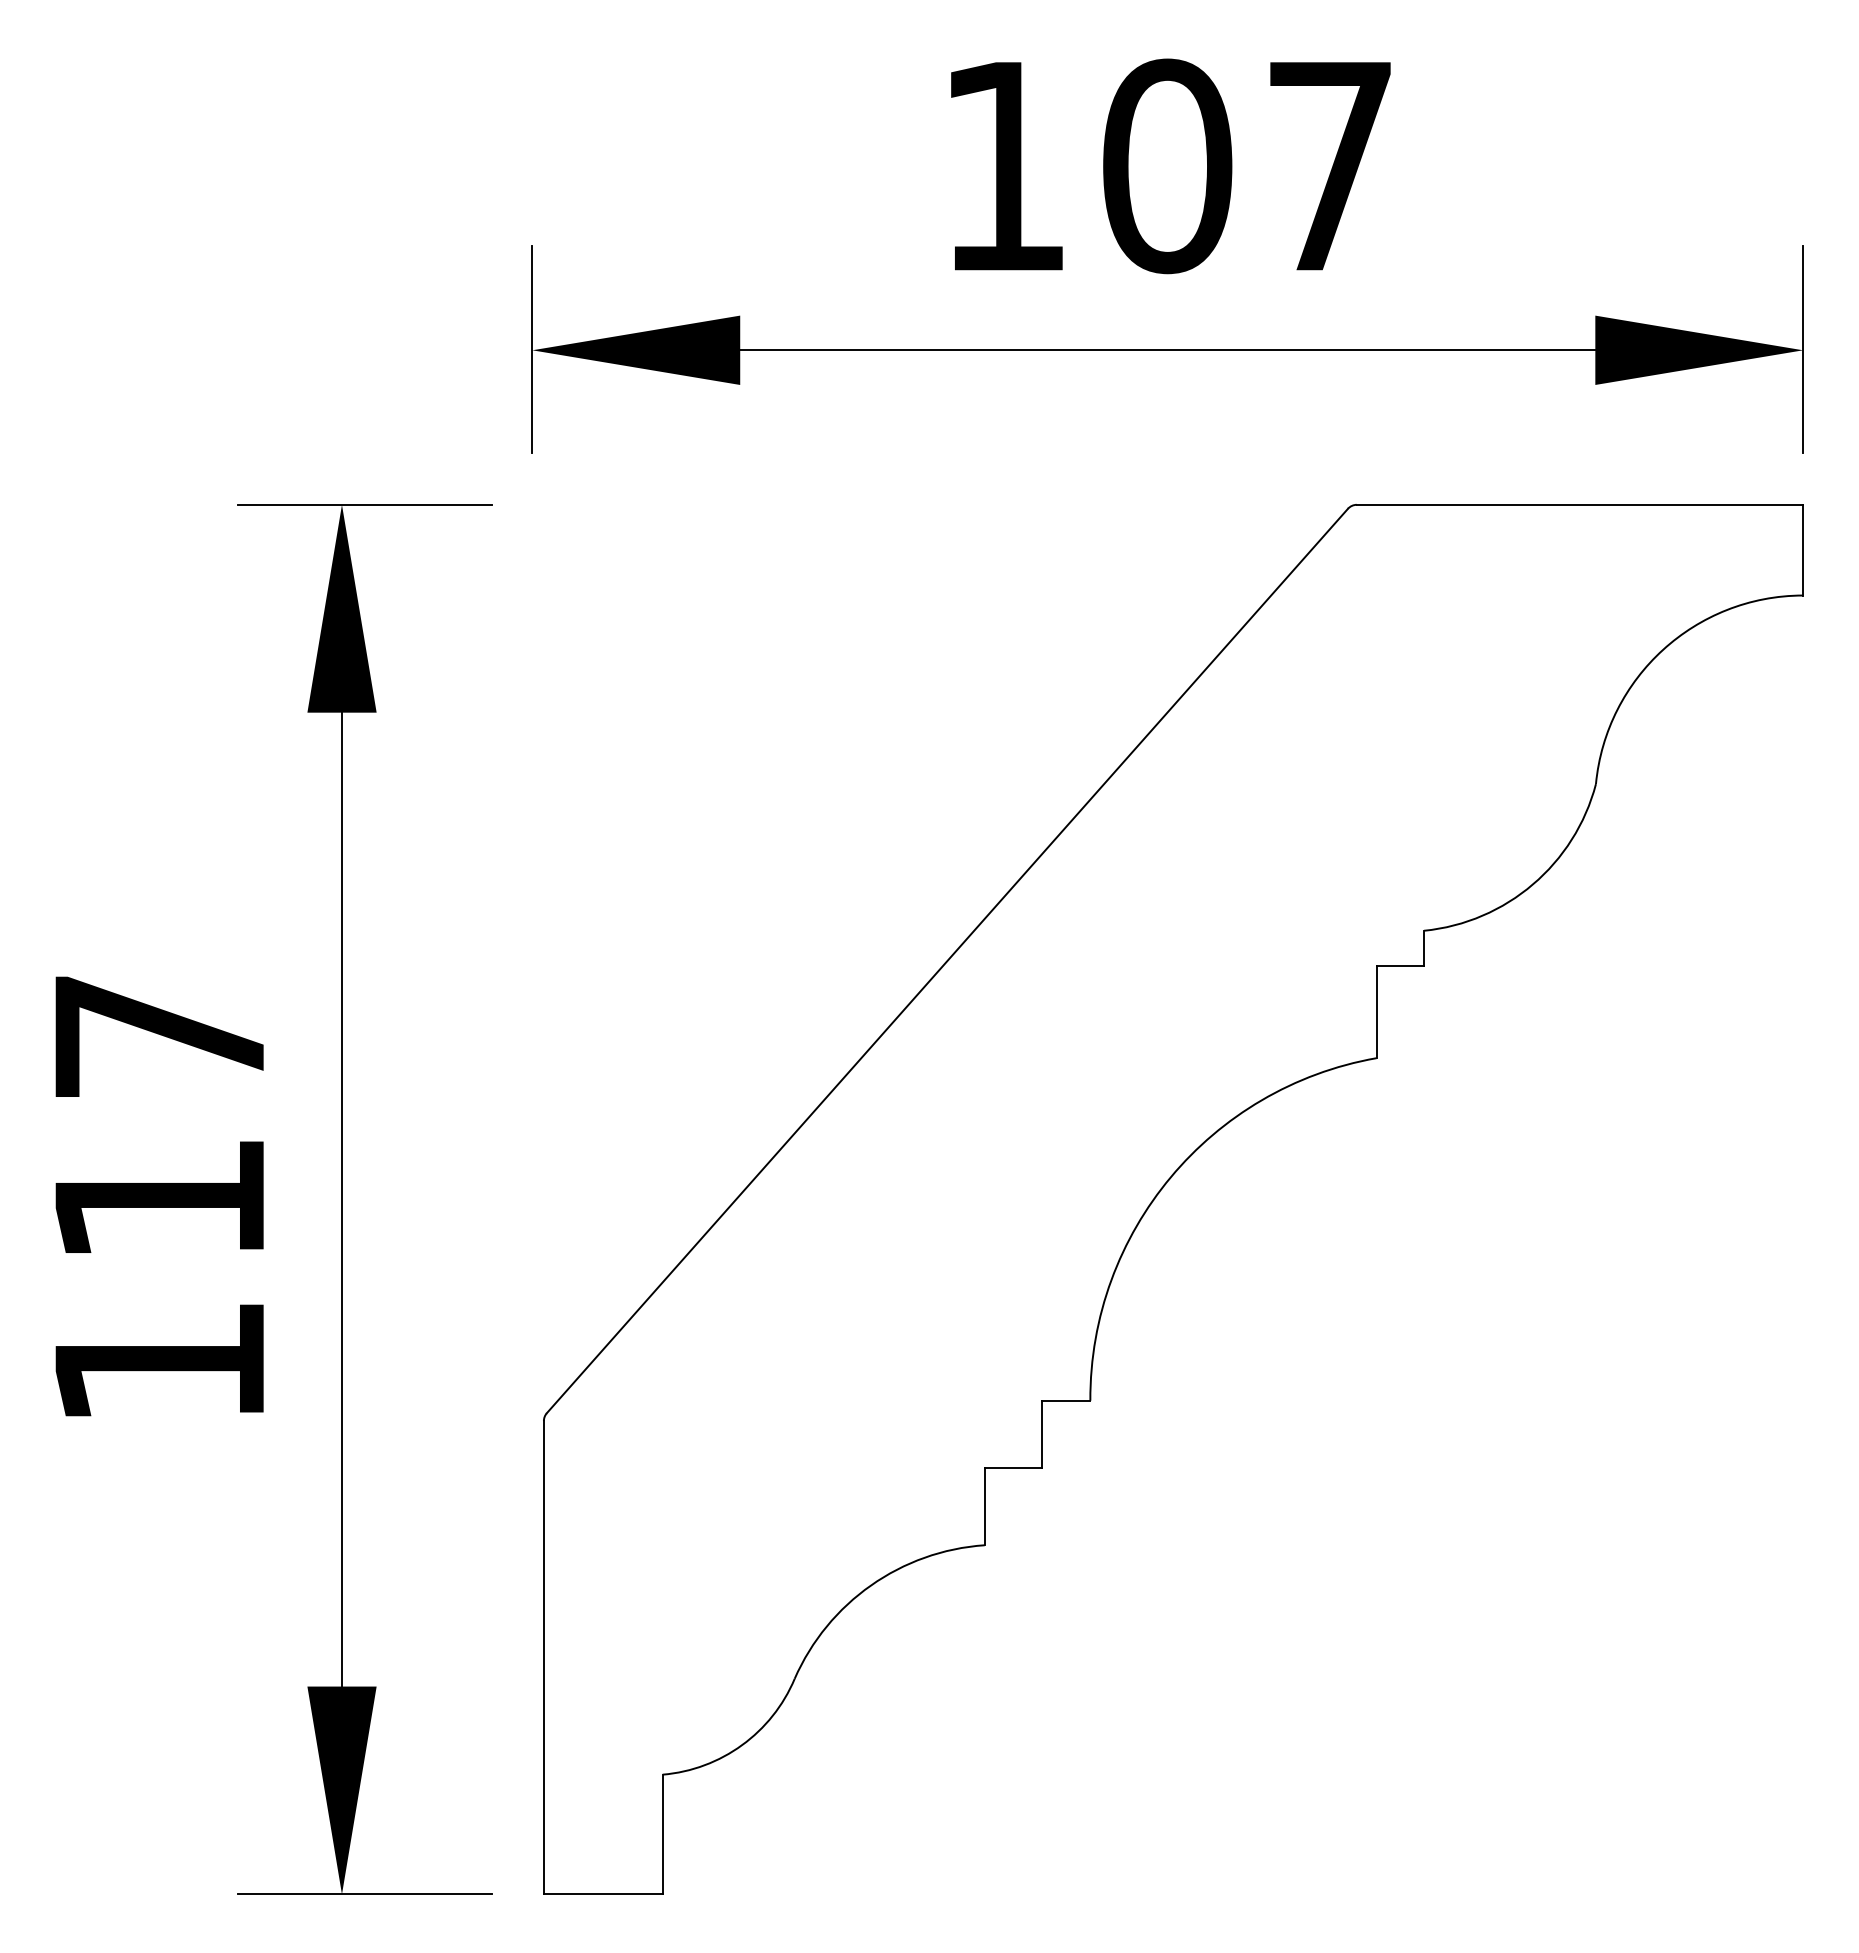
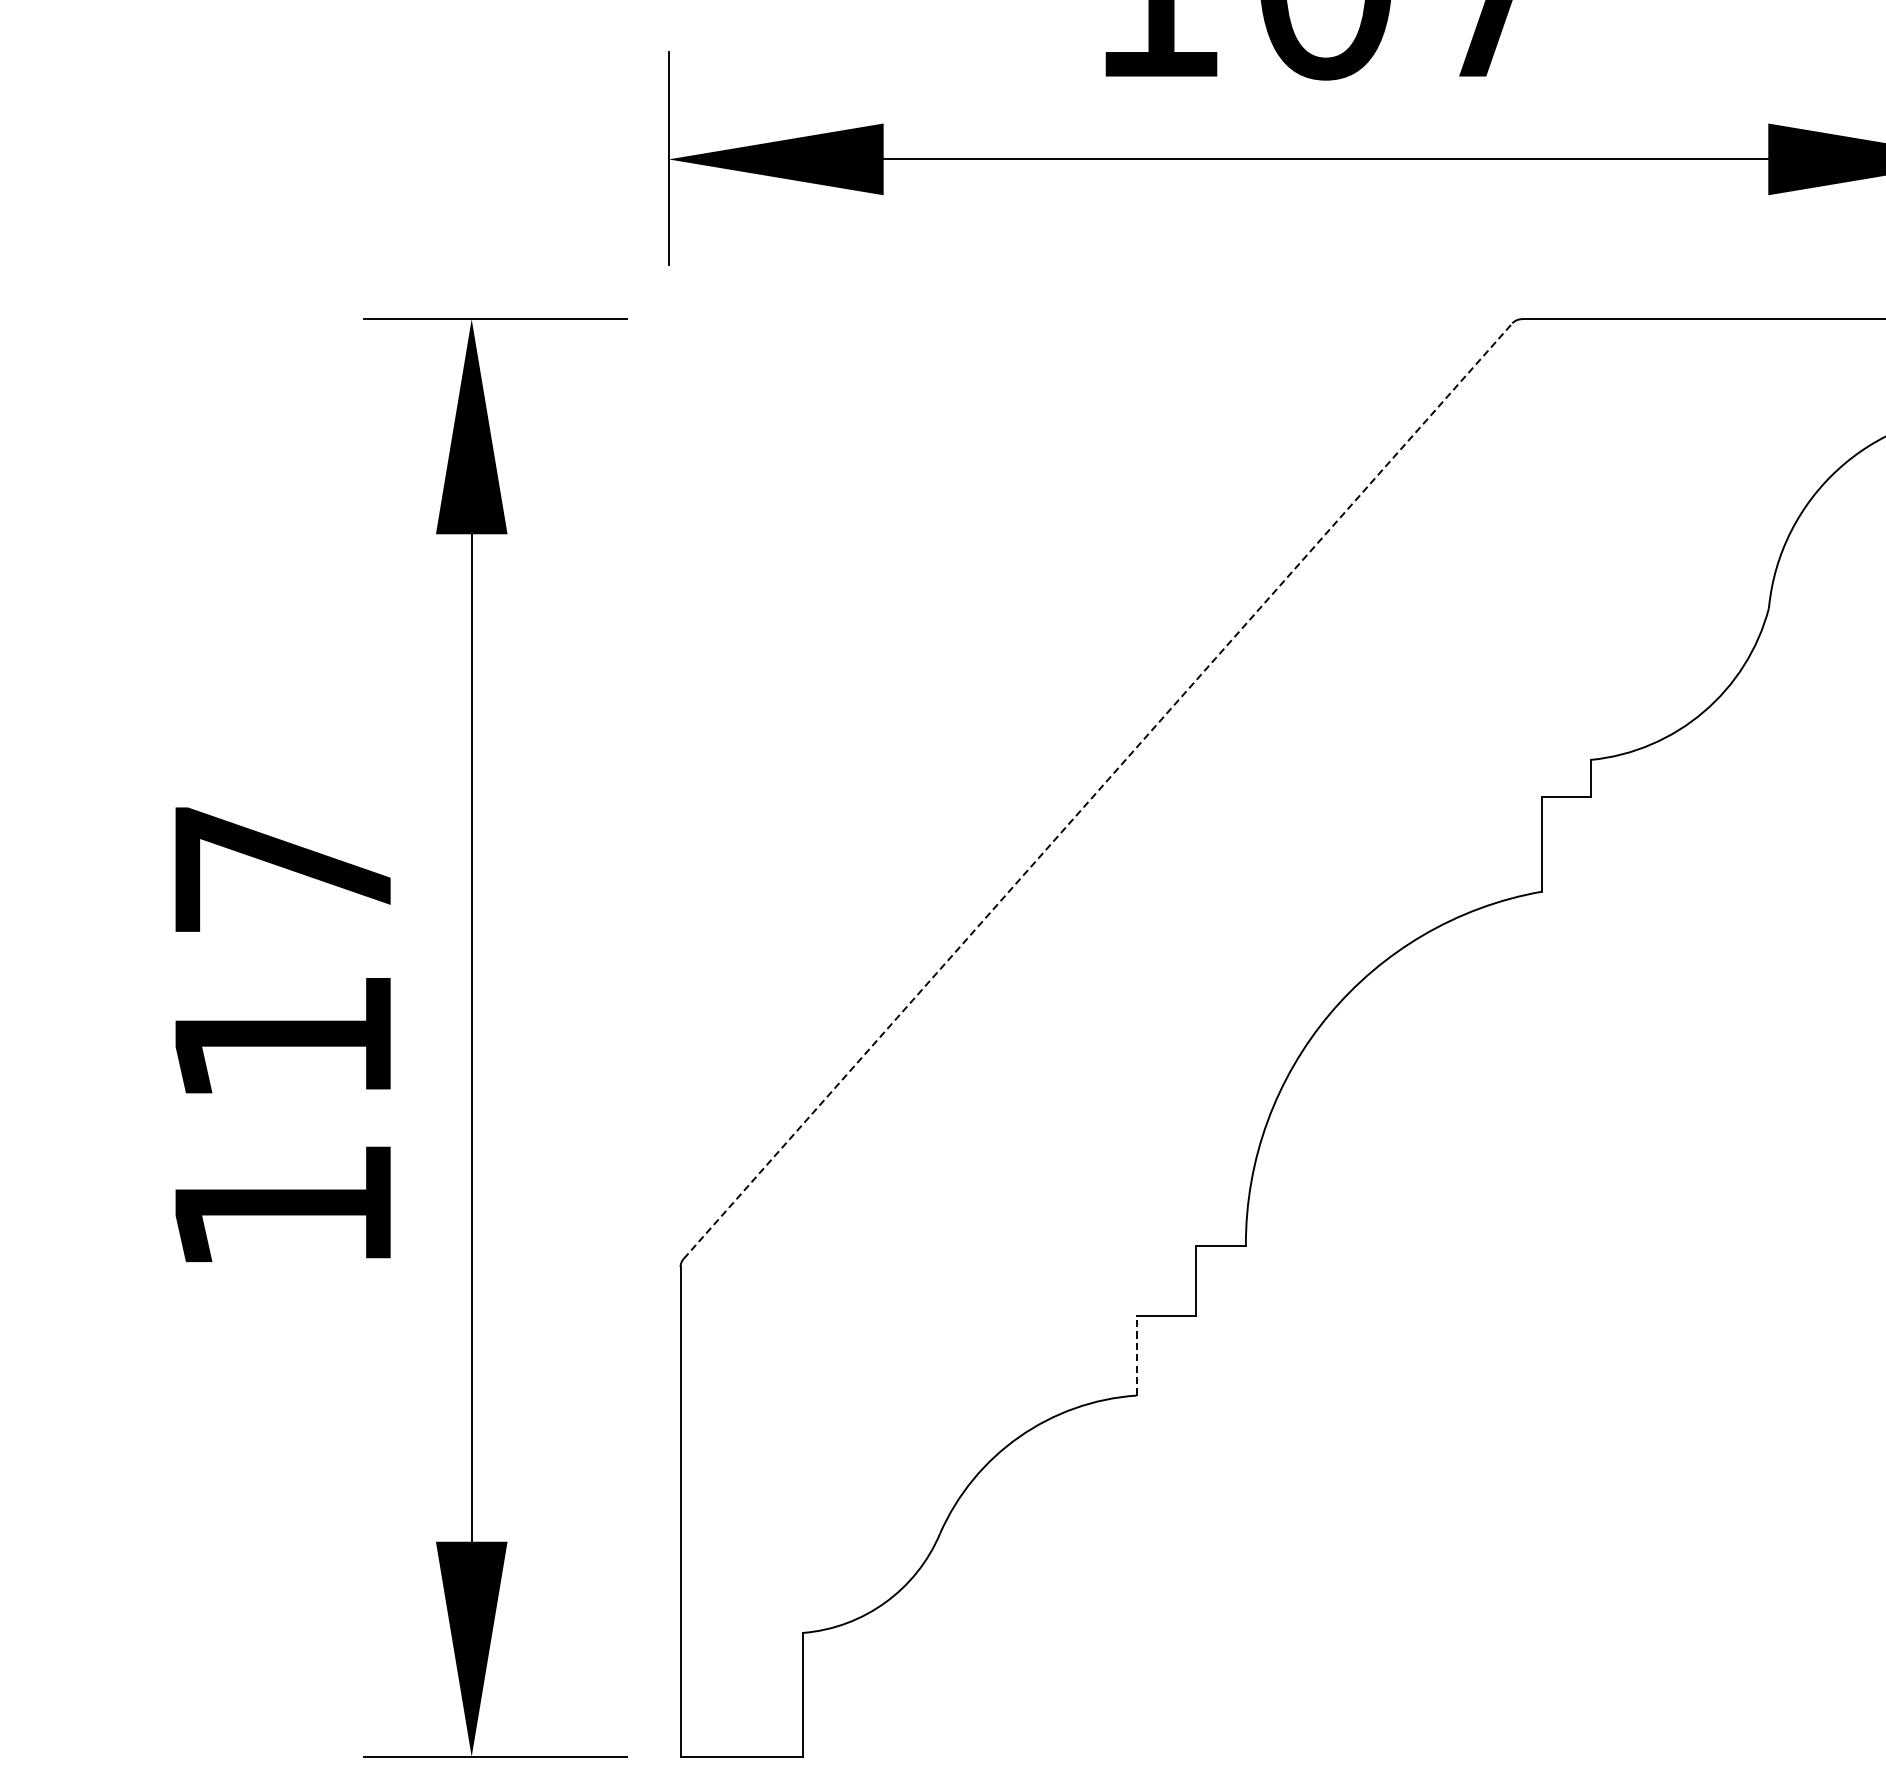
line: (947, 960) -> (1098, 790), solid -> dashed
line: (984, 1506) -> (1136, 1355), solid -> dashed

